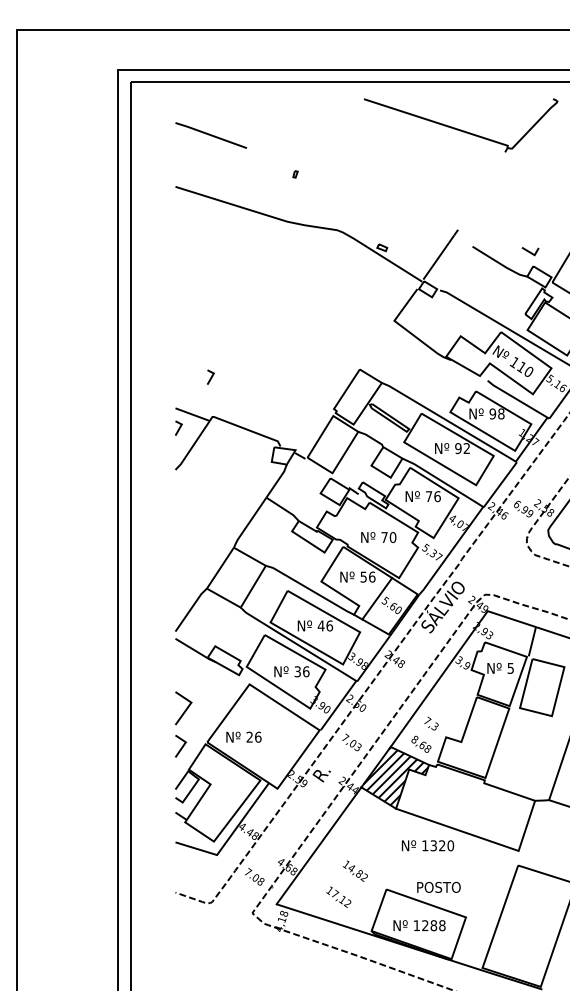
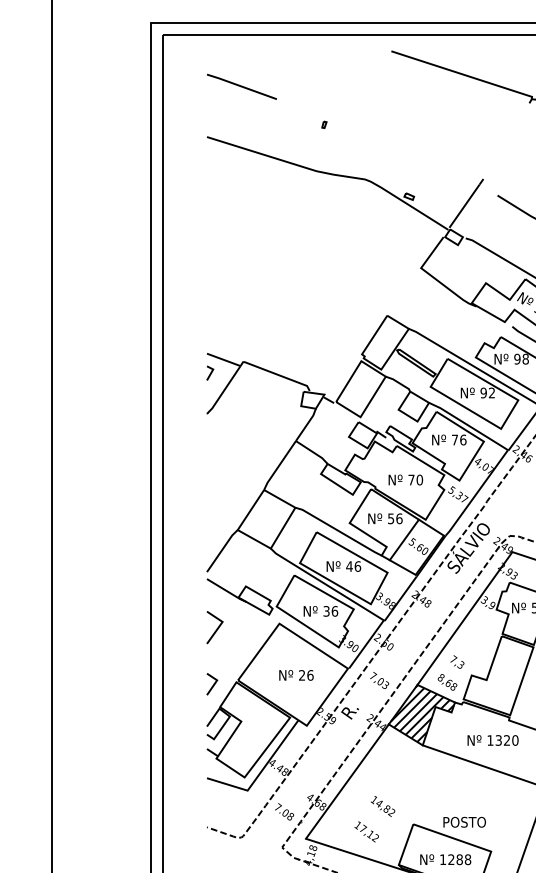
line: (211, 376) -> (242, 322), removed
line: (185, 709) -> (216, 628), moved
text: (243, 736) -> (296, 674), moved
text: (427, 845) -> (492, 740), moved

